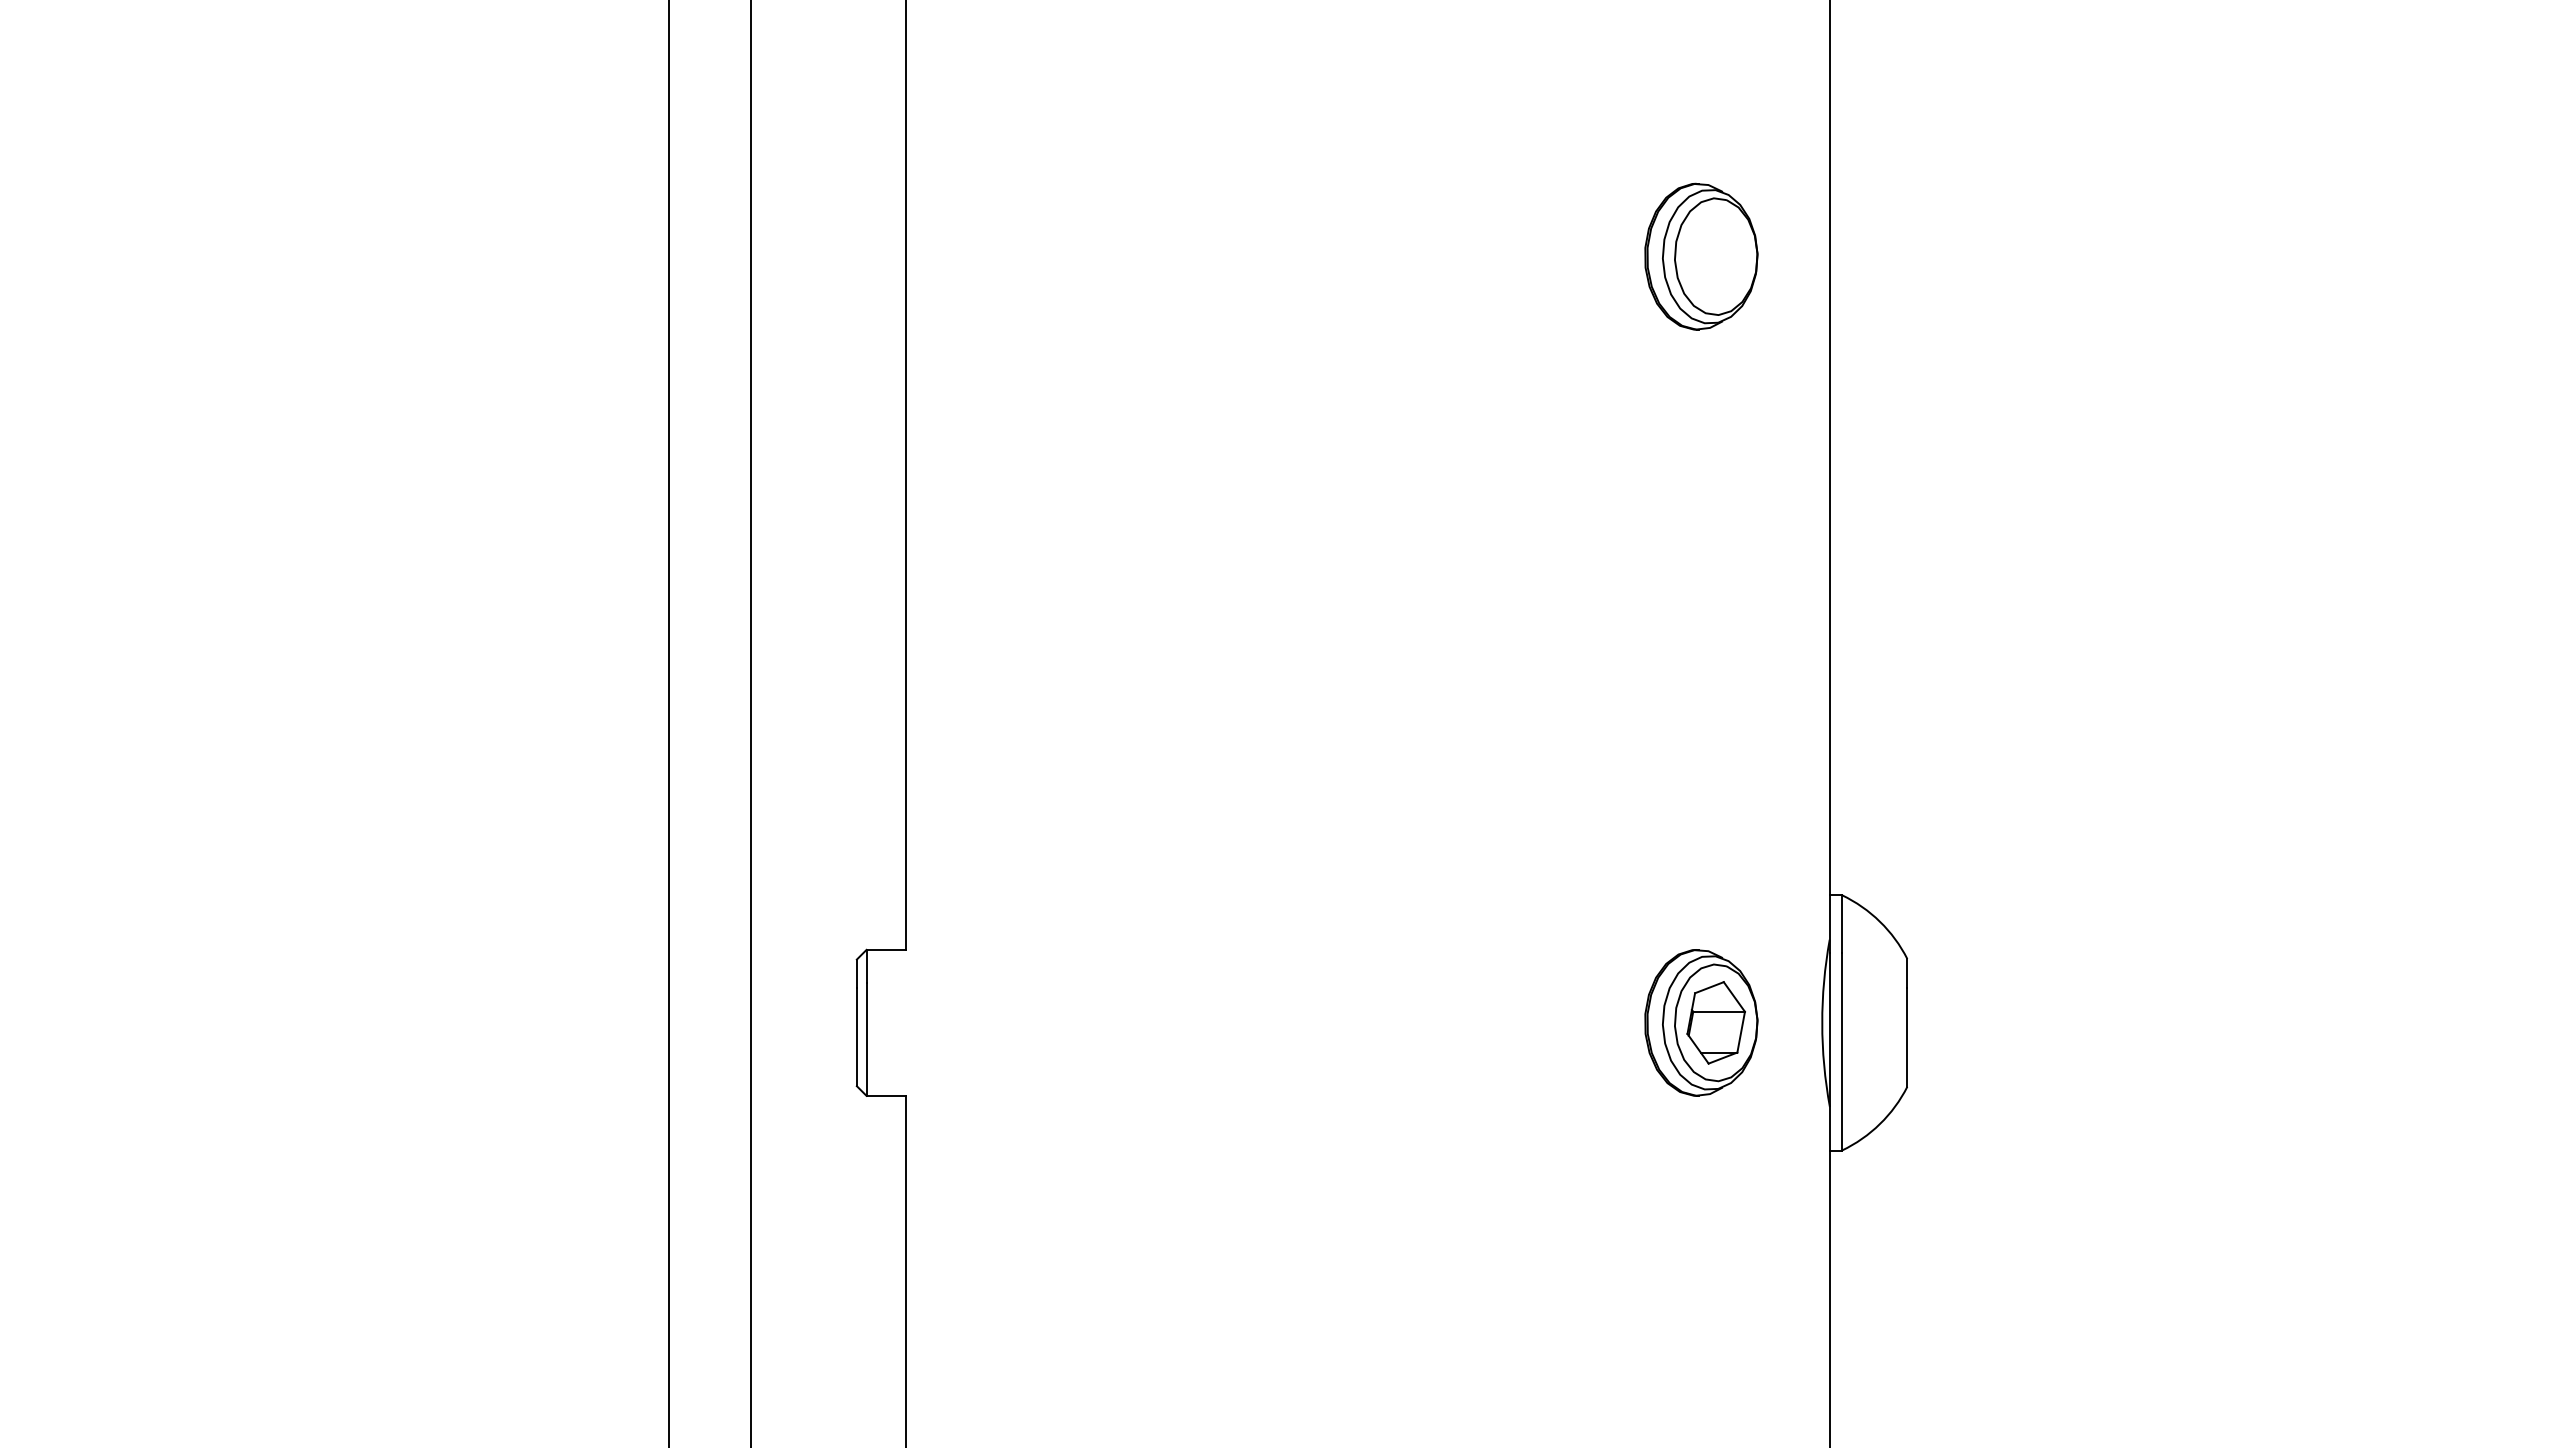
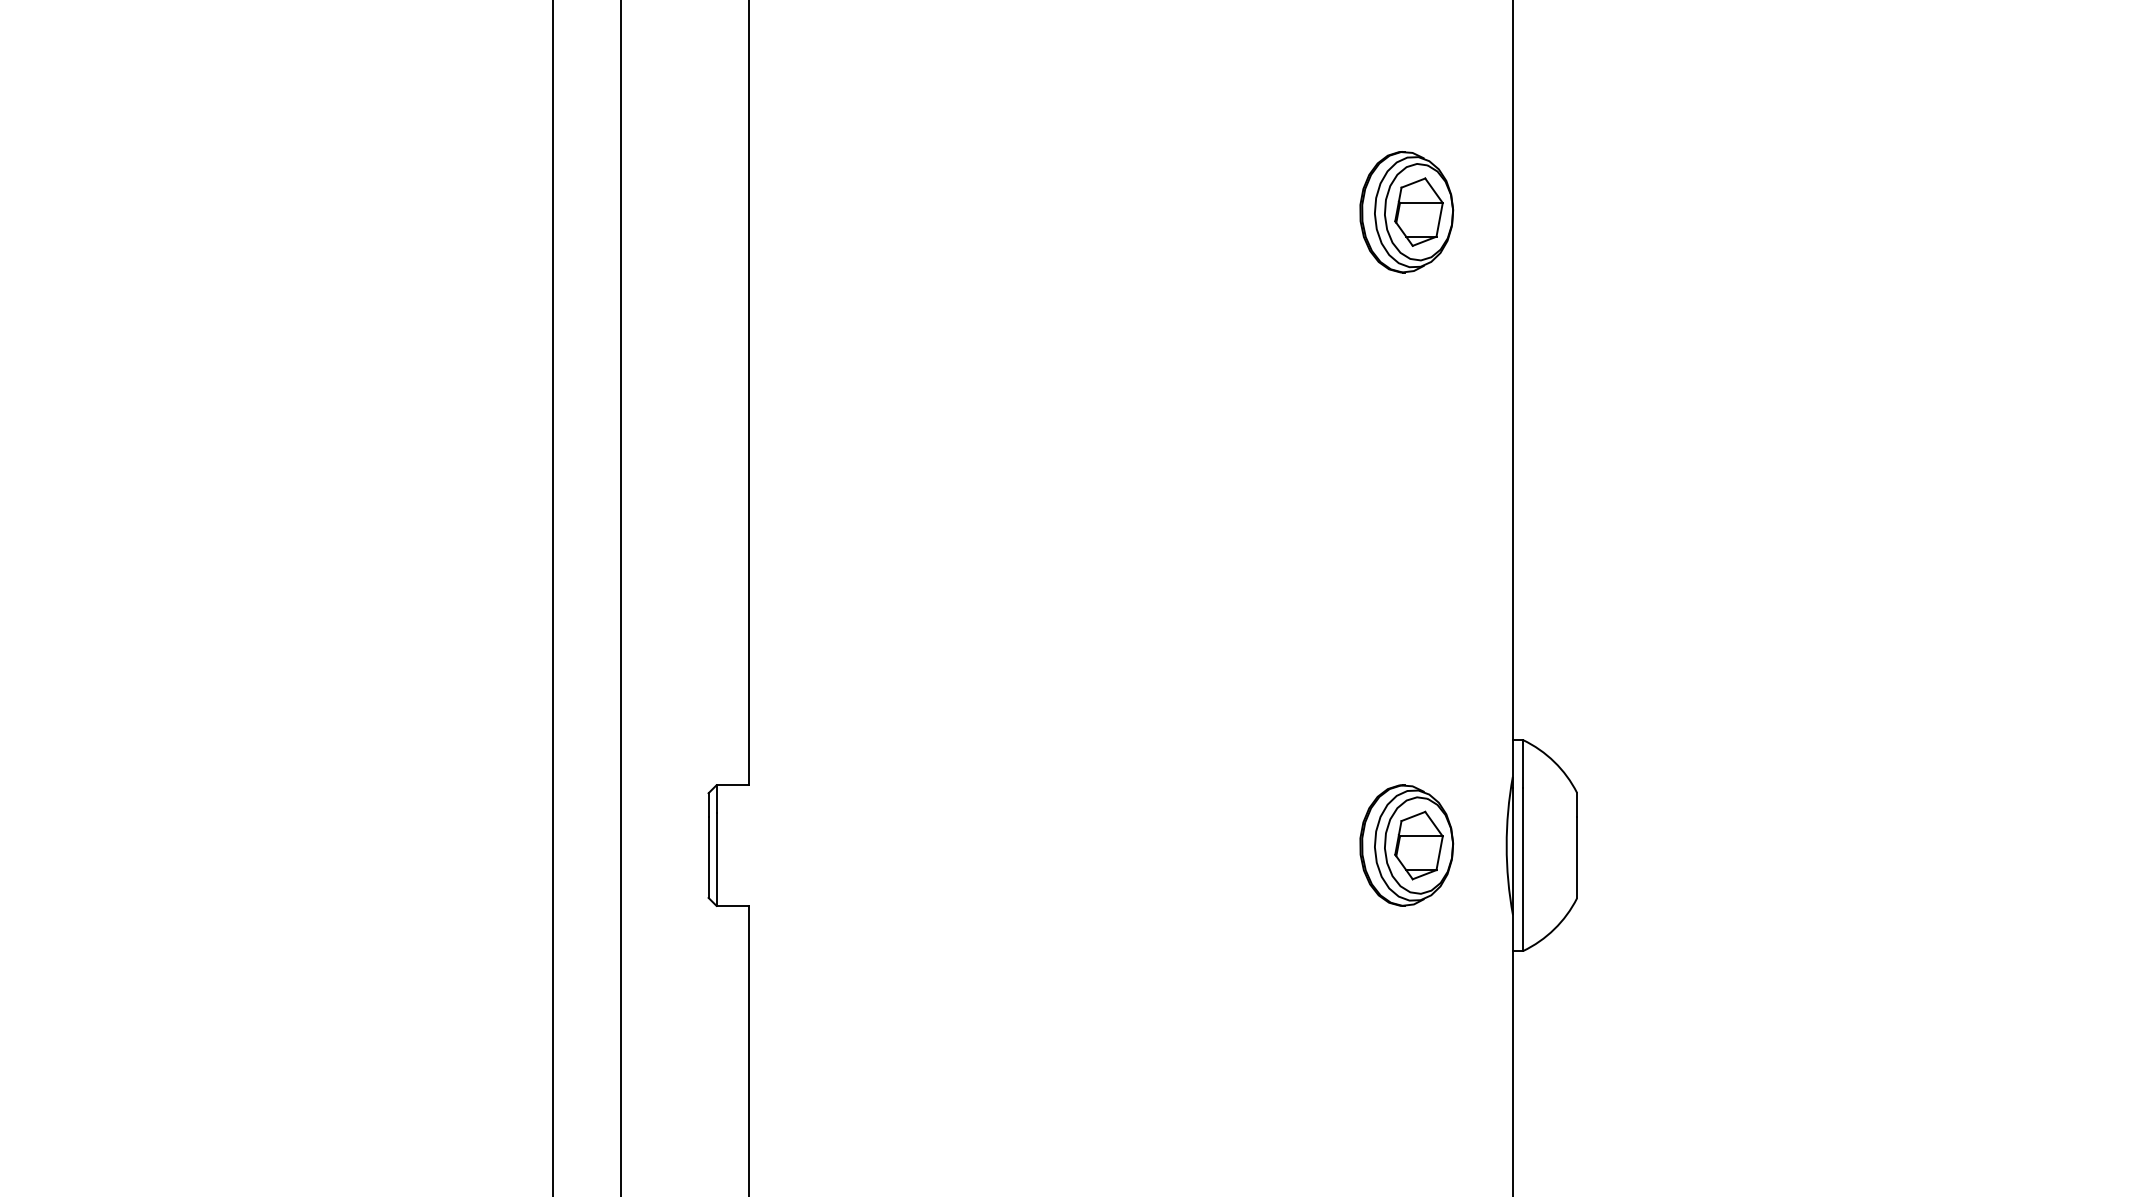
part: (1716, 256) -> (1419, 212), added

